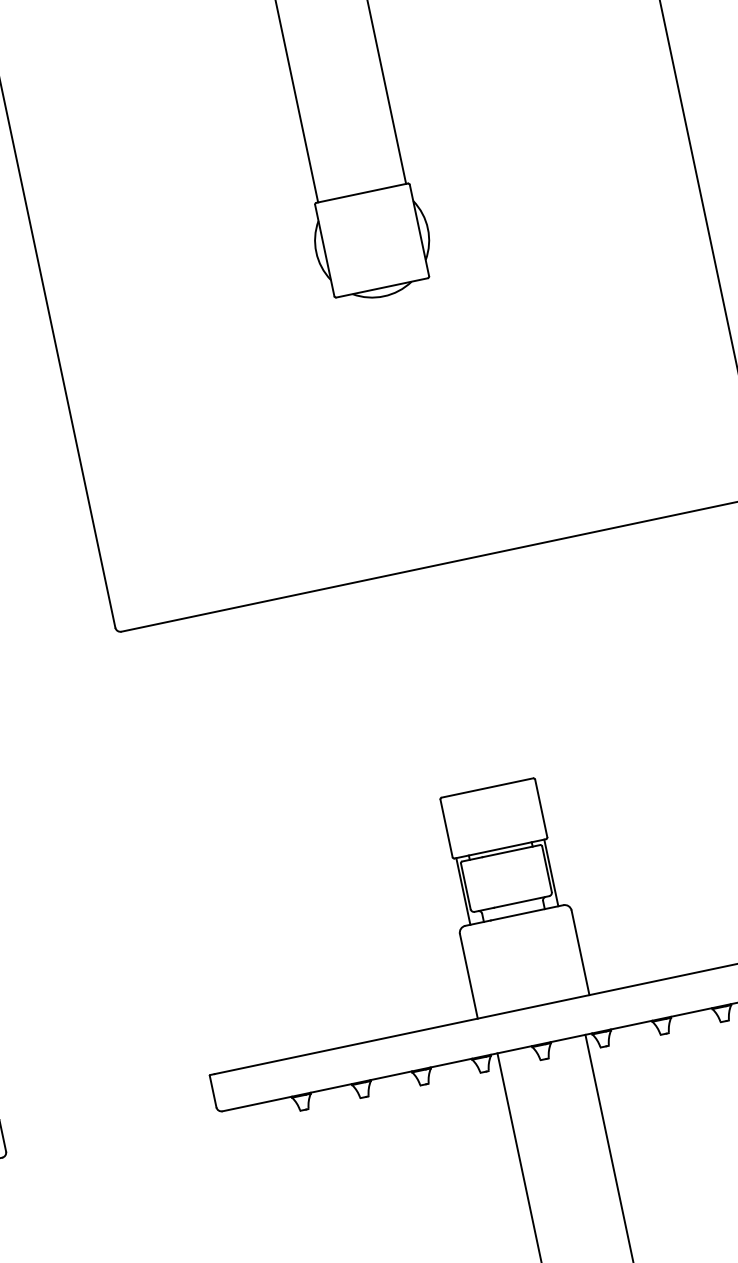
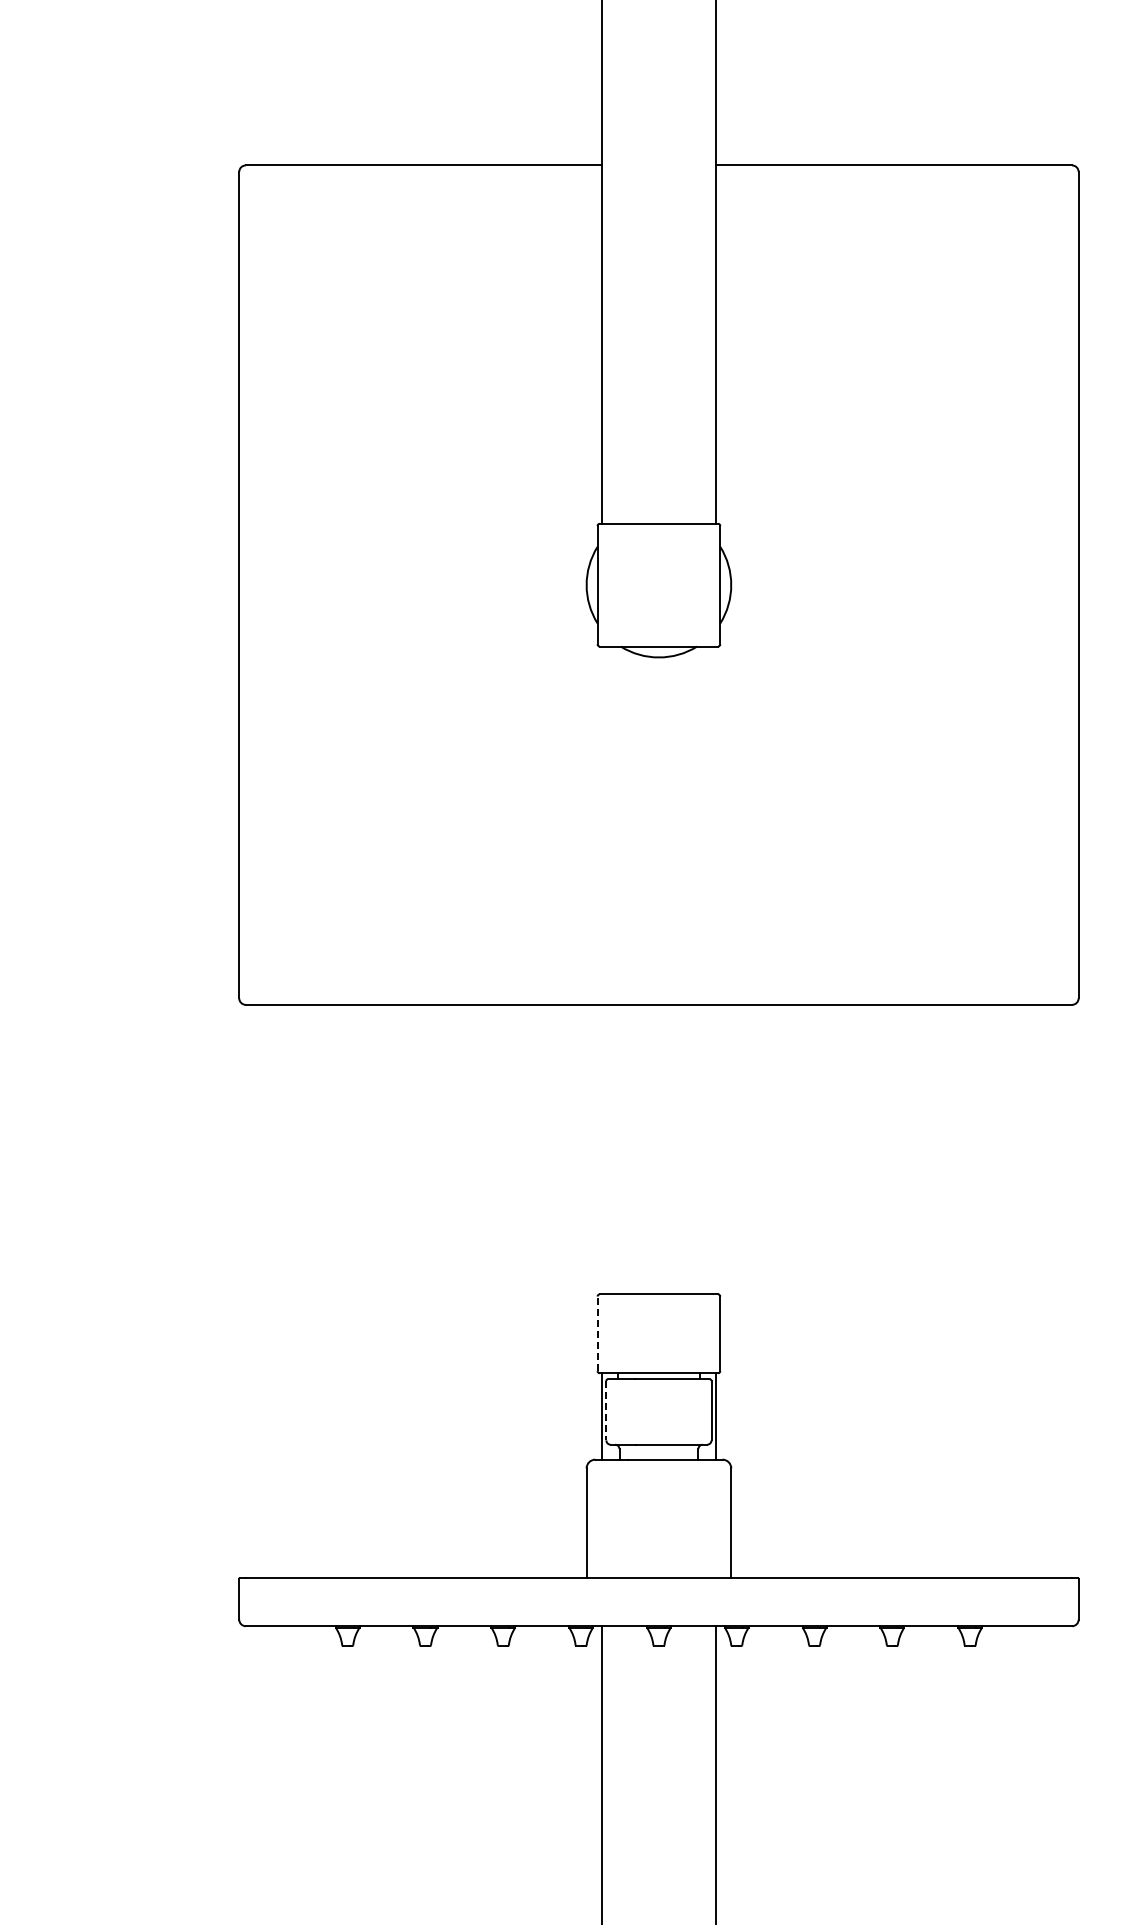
line: (446, 828) -> (597, 1333), solid -> dashed
line: (465, 886) -> (606, 1410), solid -> dashed

